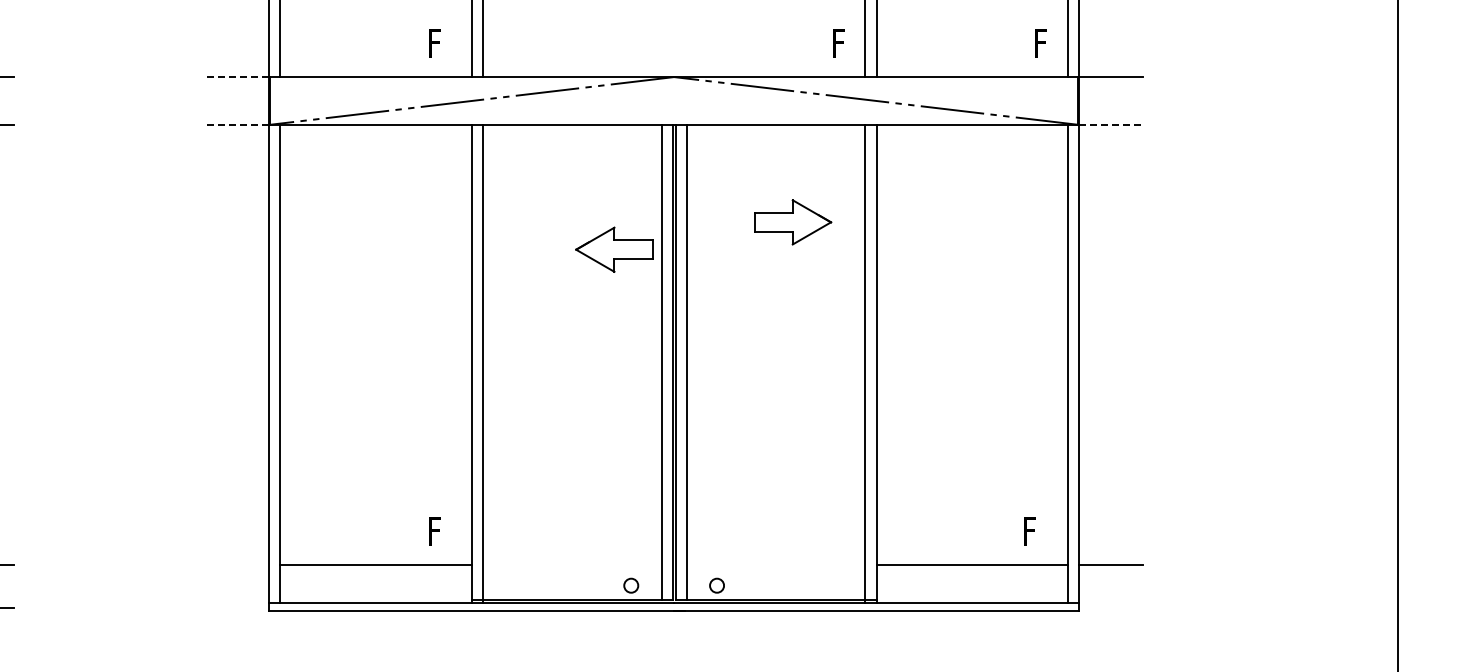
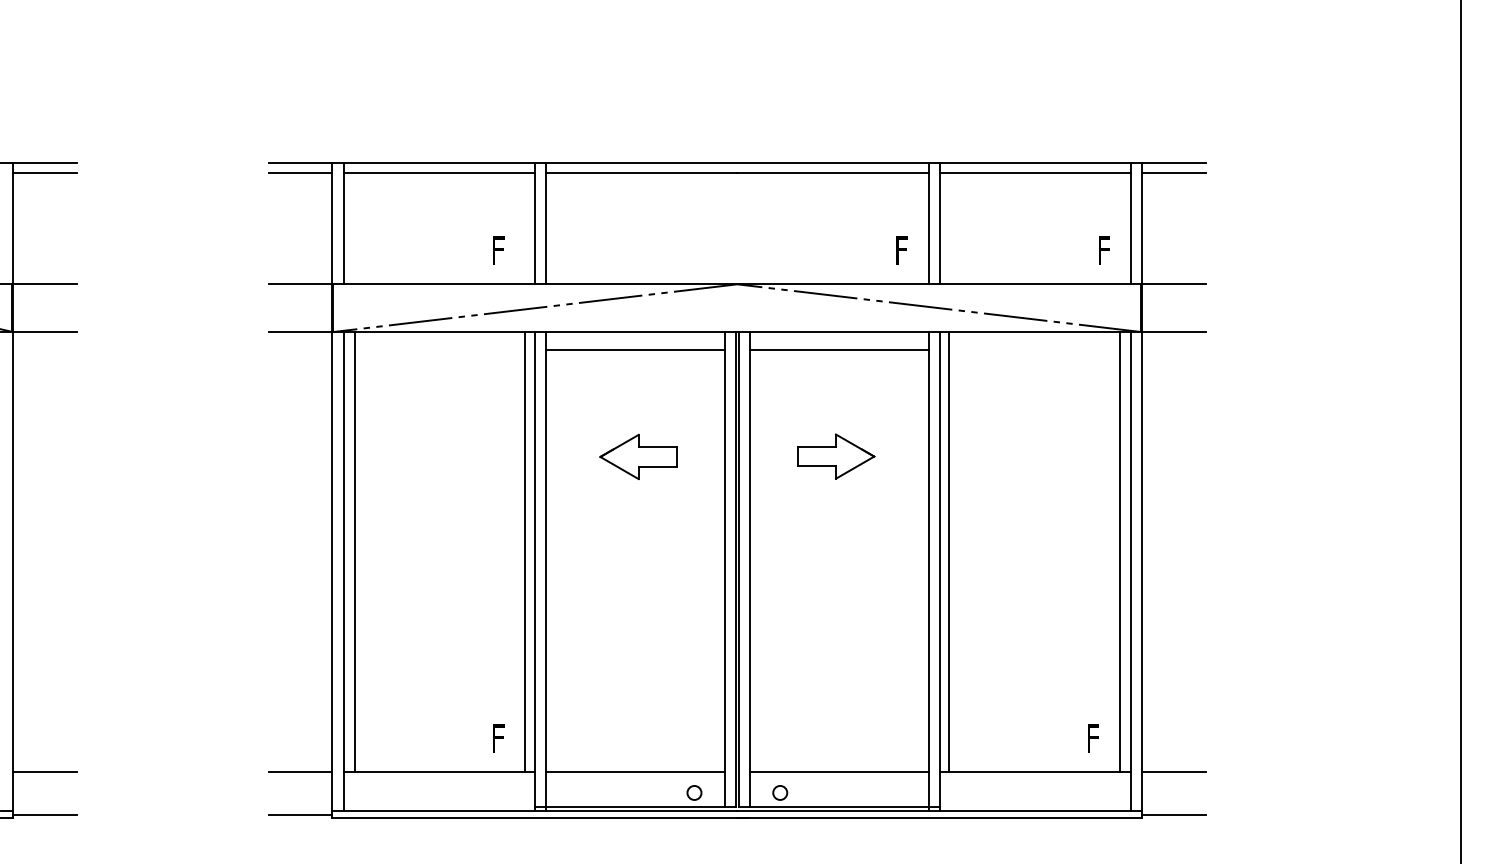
line: (237, 77) -> (300, 284), dashed -> solid
line: (237, 125) -> (300, 332), dashed -> solid
line: (1111, 125) -> (1174, 332), dashed -> solid
line: (572, 142) -> (635, 349), added
line: (775, 142) -> (838, 349), added
part: (793, 222) -> (836, 456), moved
part: (614, 249) -> (638, 456), moved
line: (291, 345) -> (354, 552), added
line: (462, 345) -> (525, 552), added
line: (886, 345) -> (949, 552), added
line: (1057, 345) -> (1120, 552), added
line: (237, 565) -> (300, 772), added
line: (572, 565) -> (635, 772), added
line: (775, 565) -> (838, 772), added
line: (237, 608) -> (300, 815), added
line: (1111, 608) -> (1174, 815), added

